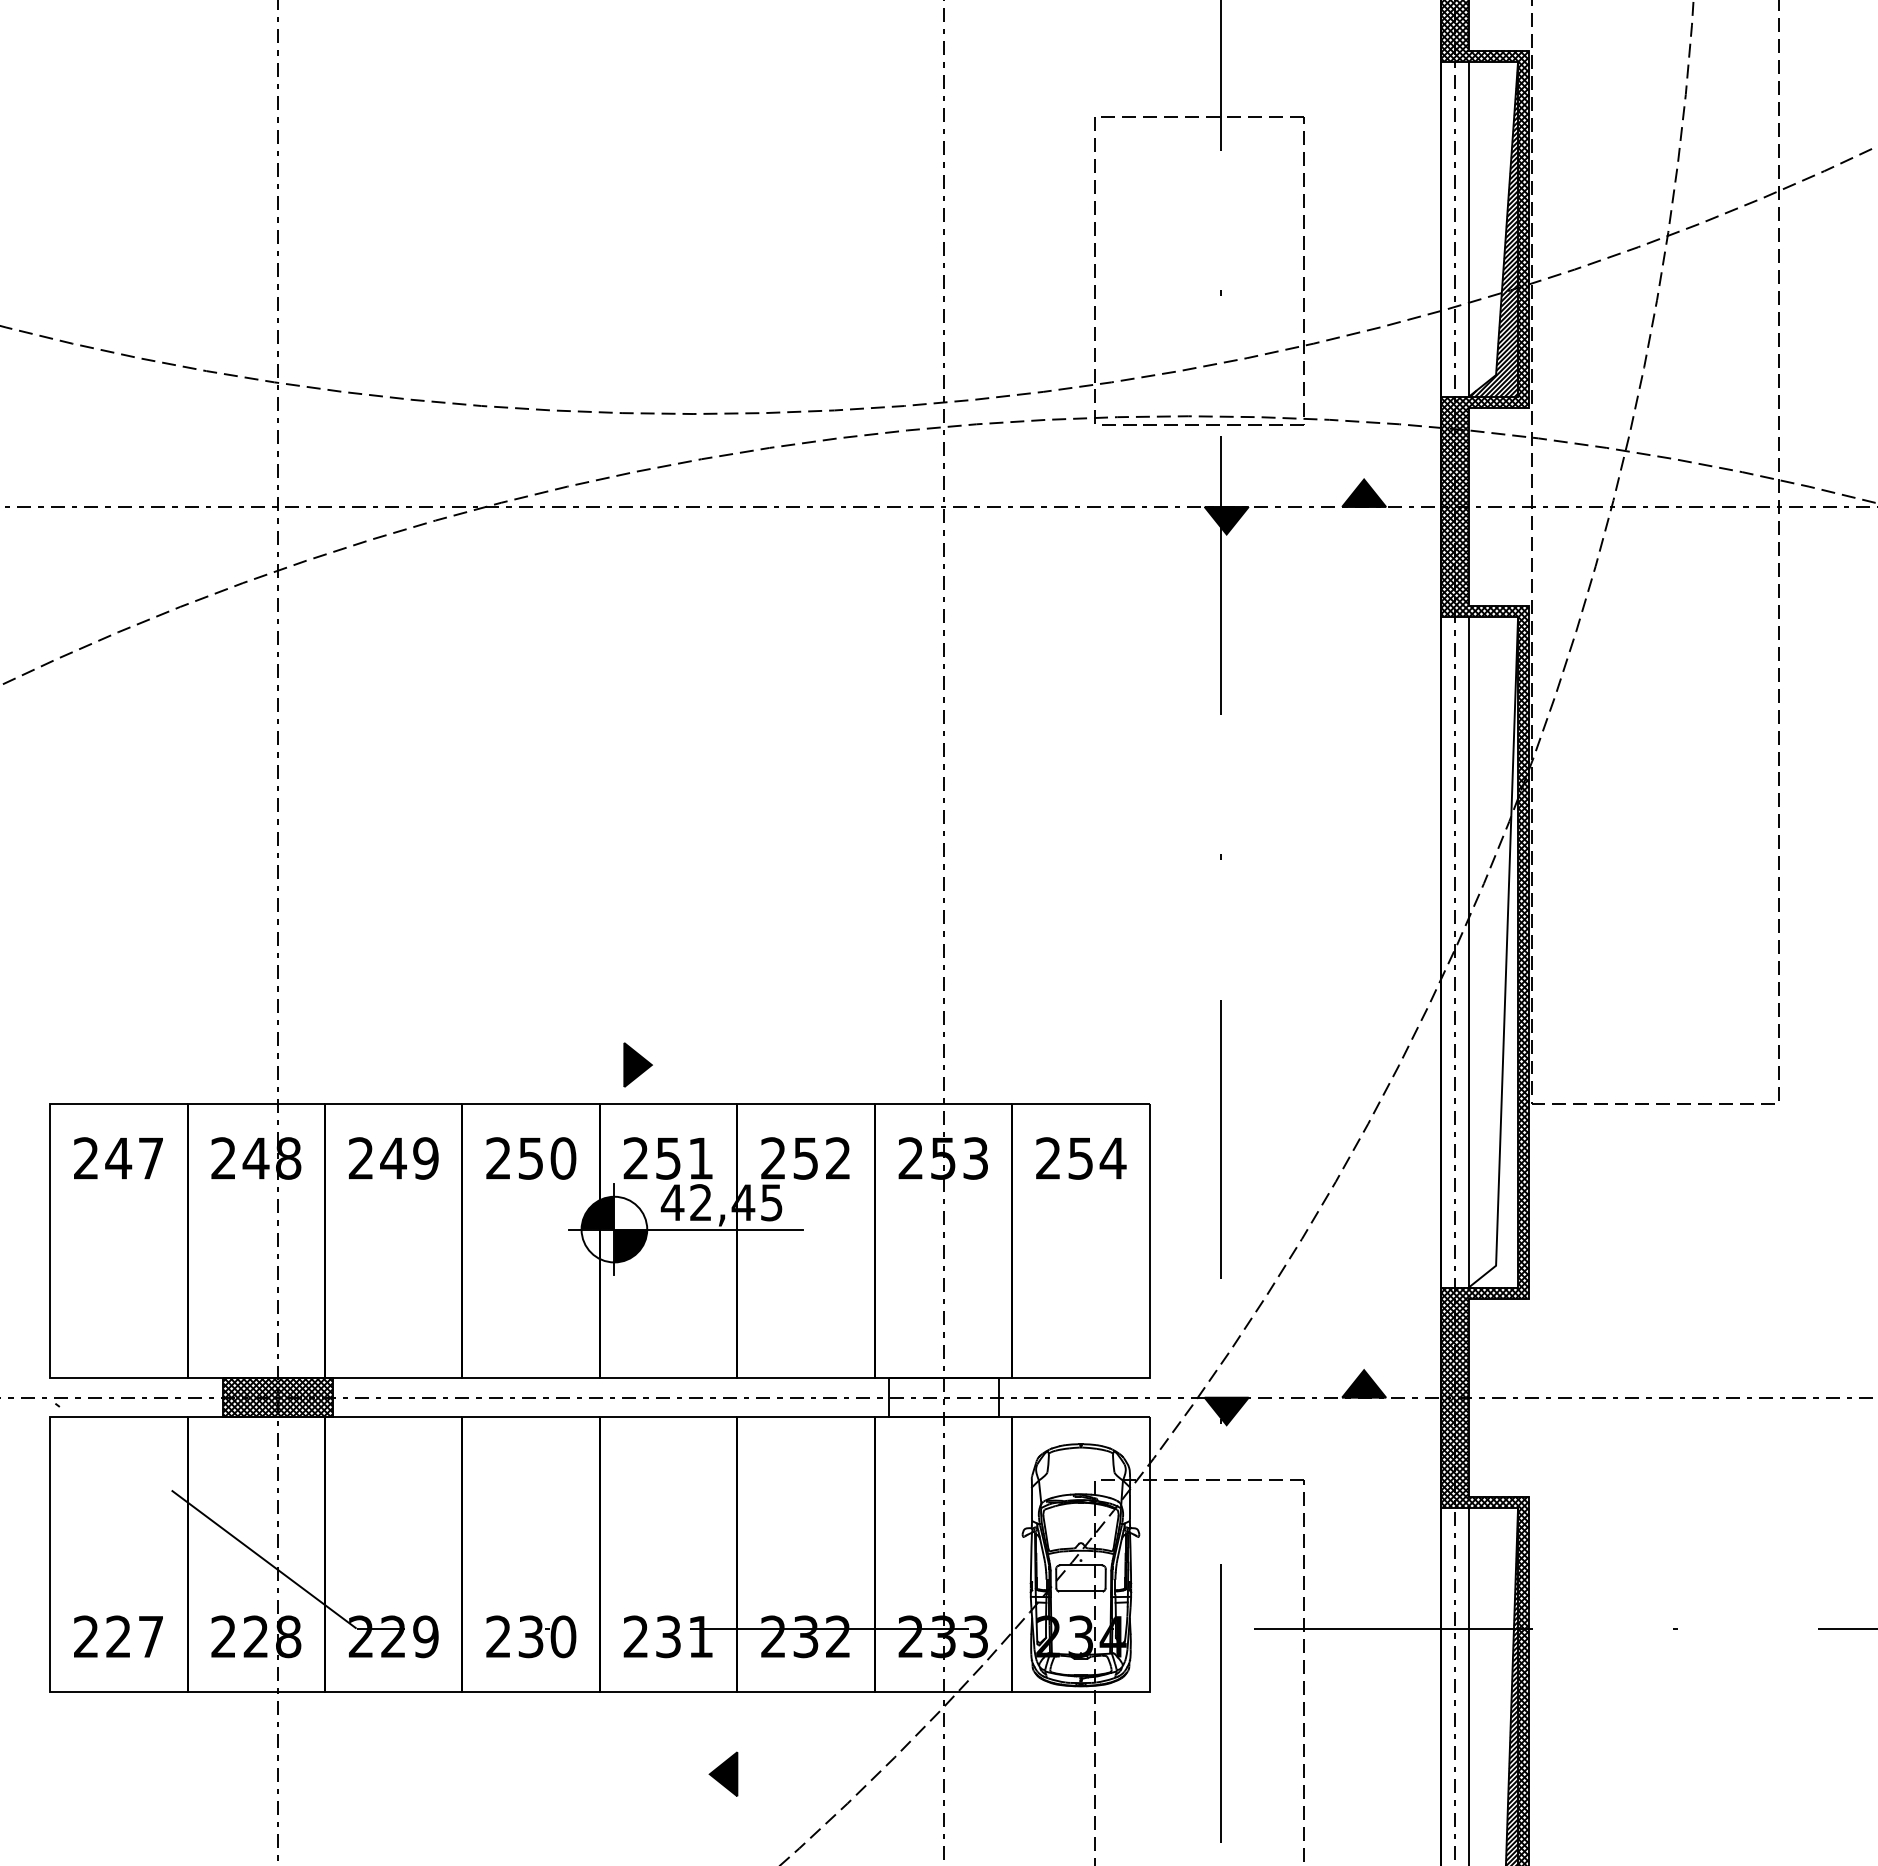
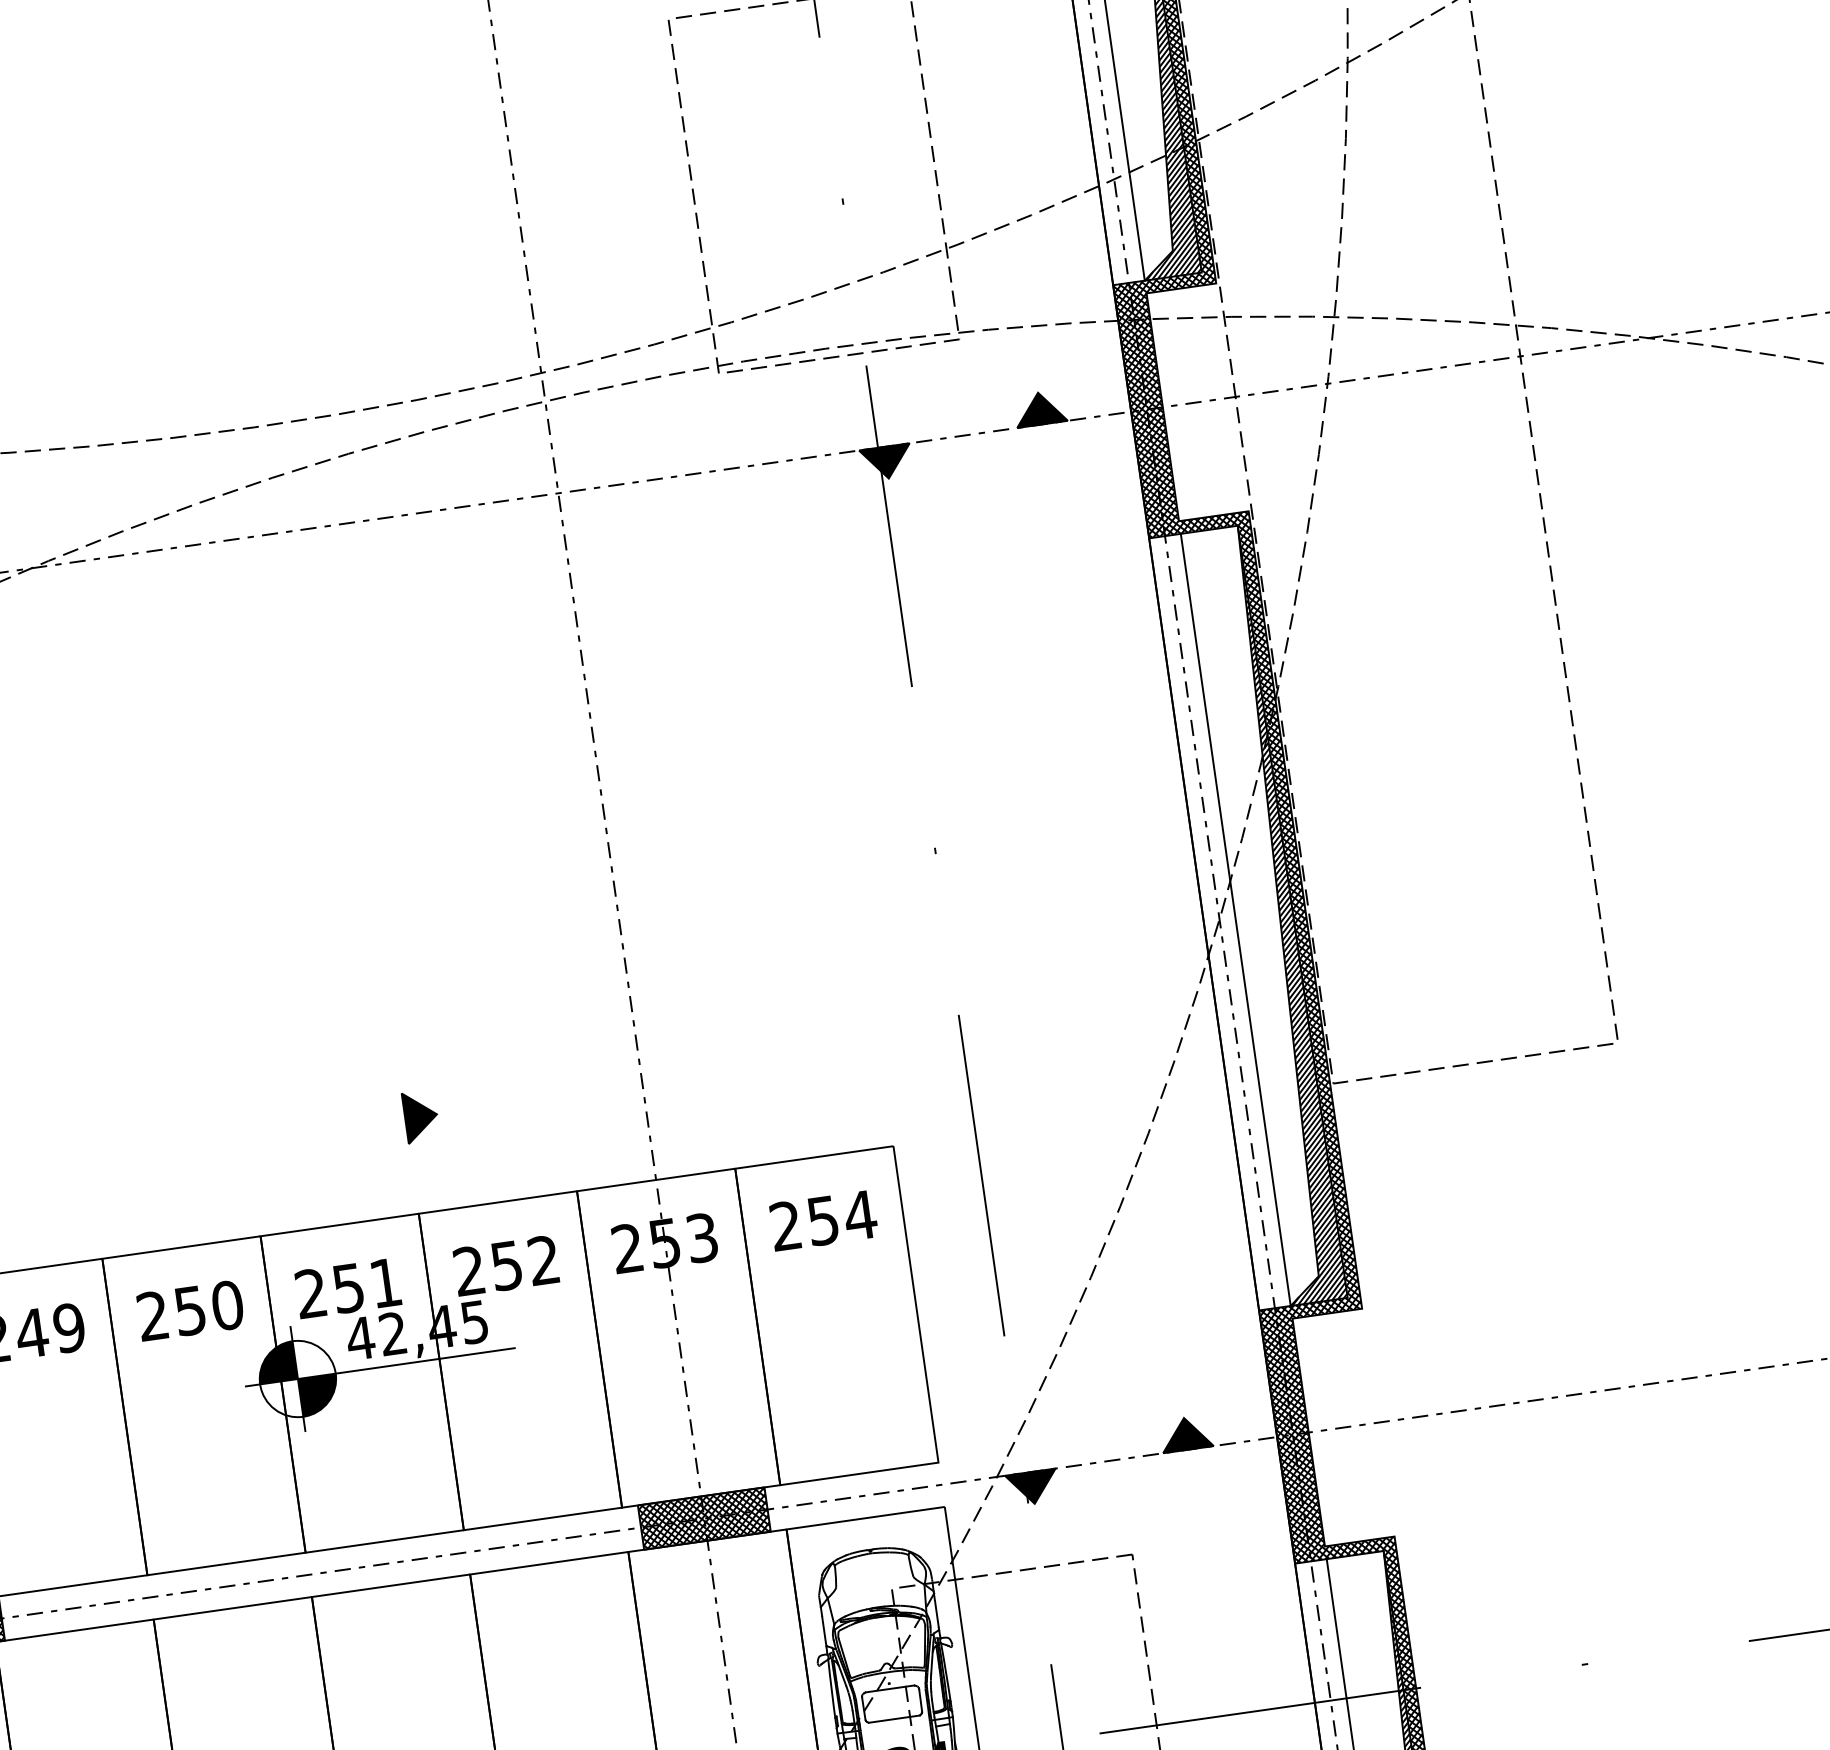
hatch: (1494, 952) -> (1265, 915), added
part: (637, 1064) -> (420, 1116), moved
hatch: (943, 1397) -> (704, 1518), added

